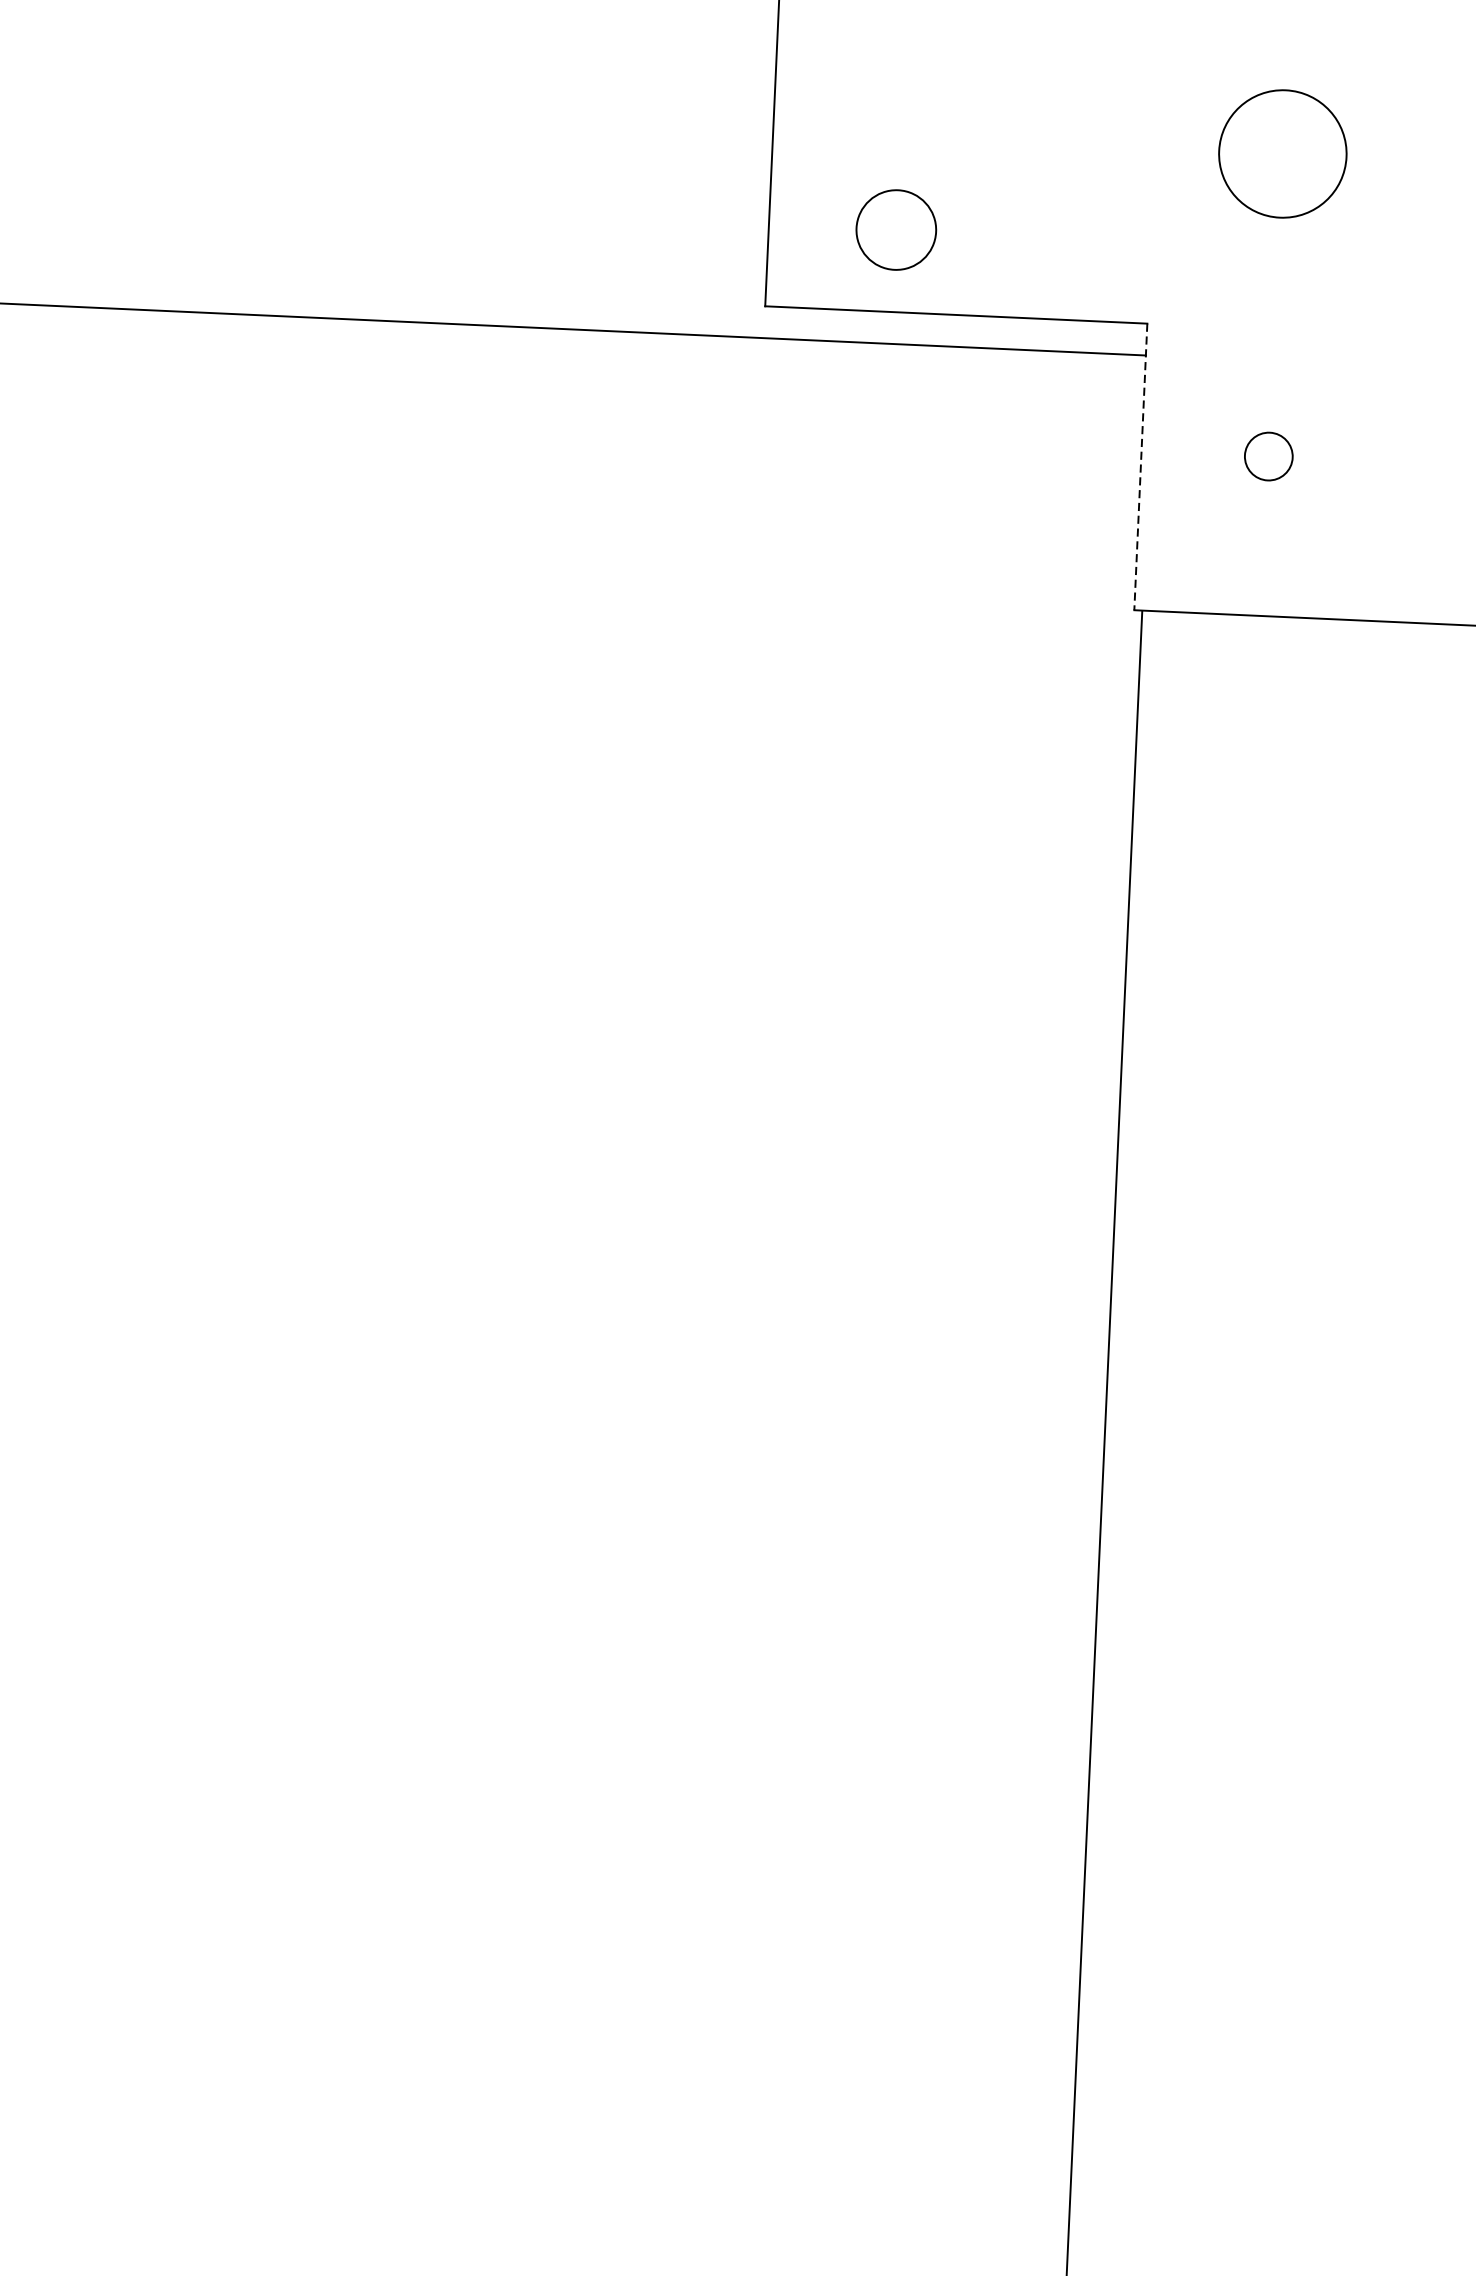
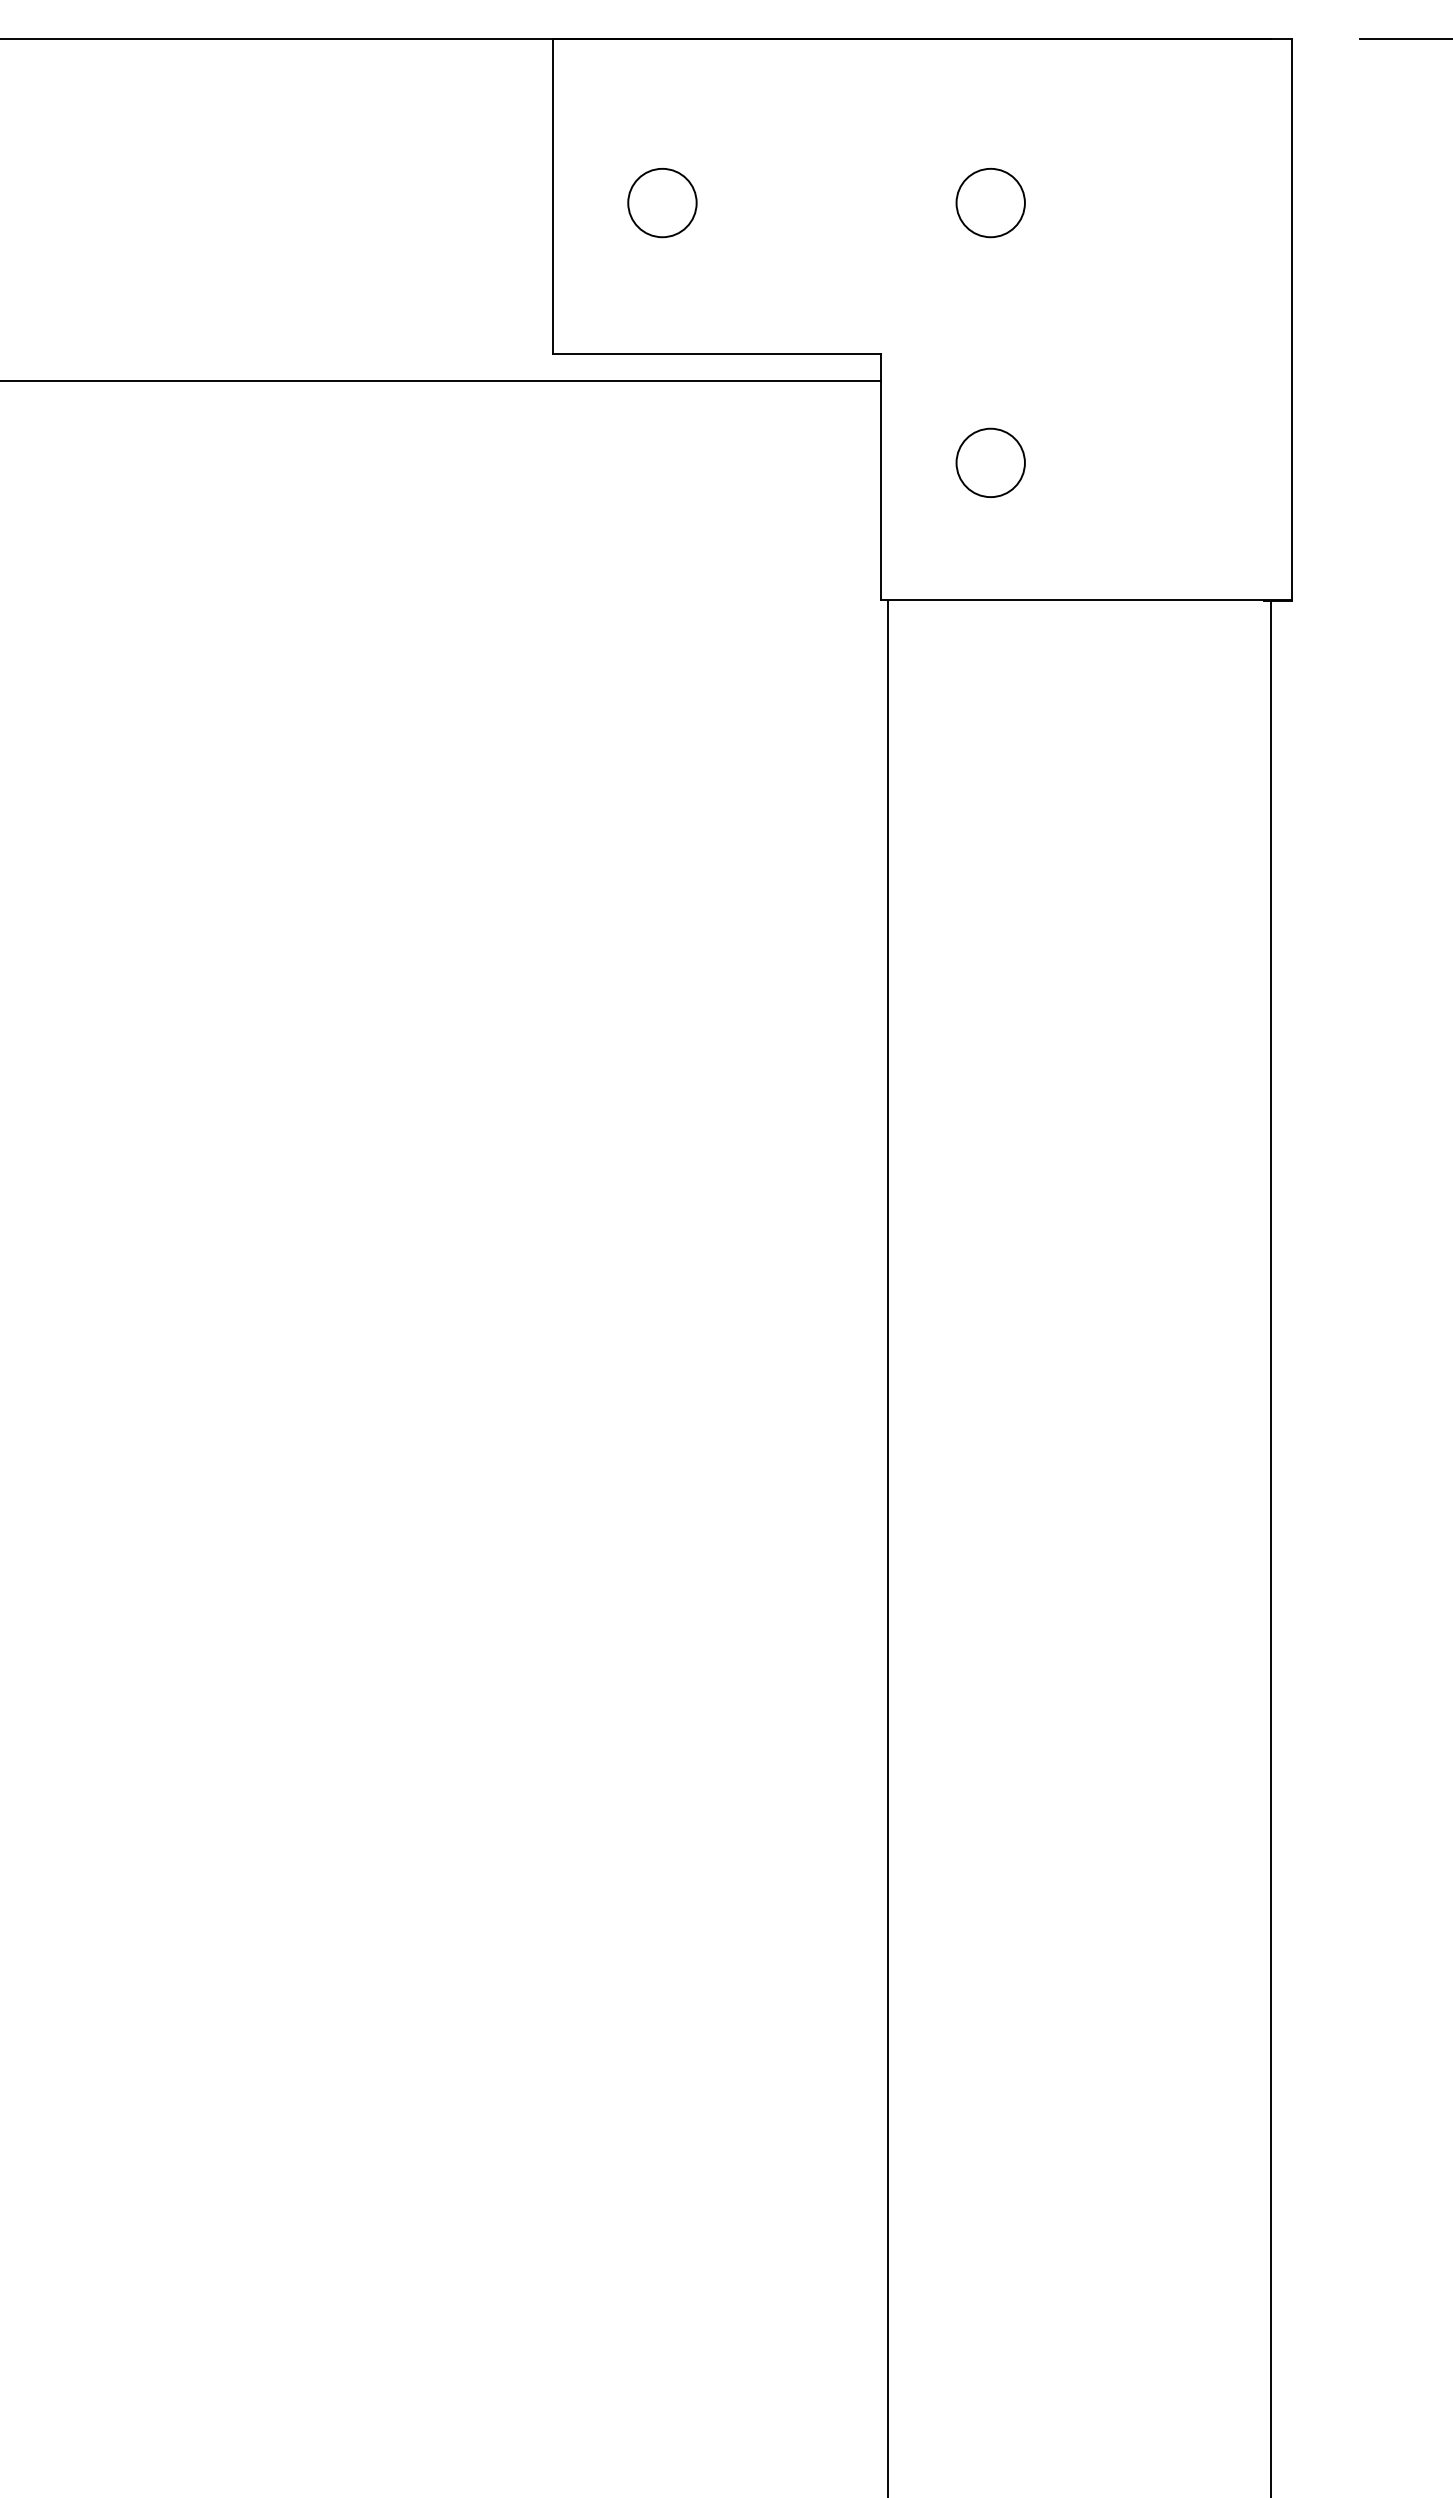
circle: (1282, 154) -> (990, 203), size x0.62
circle: (896, 230) -> (662, 203), moved
circle: (1268, 456) -> (990, 462), size x1.67
line: (1141, 467) -> (881, 477), dashed -> solid

